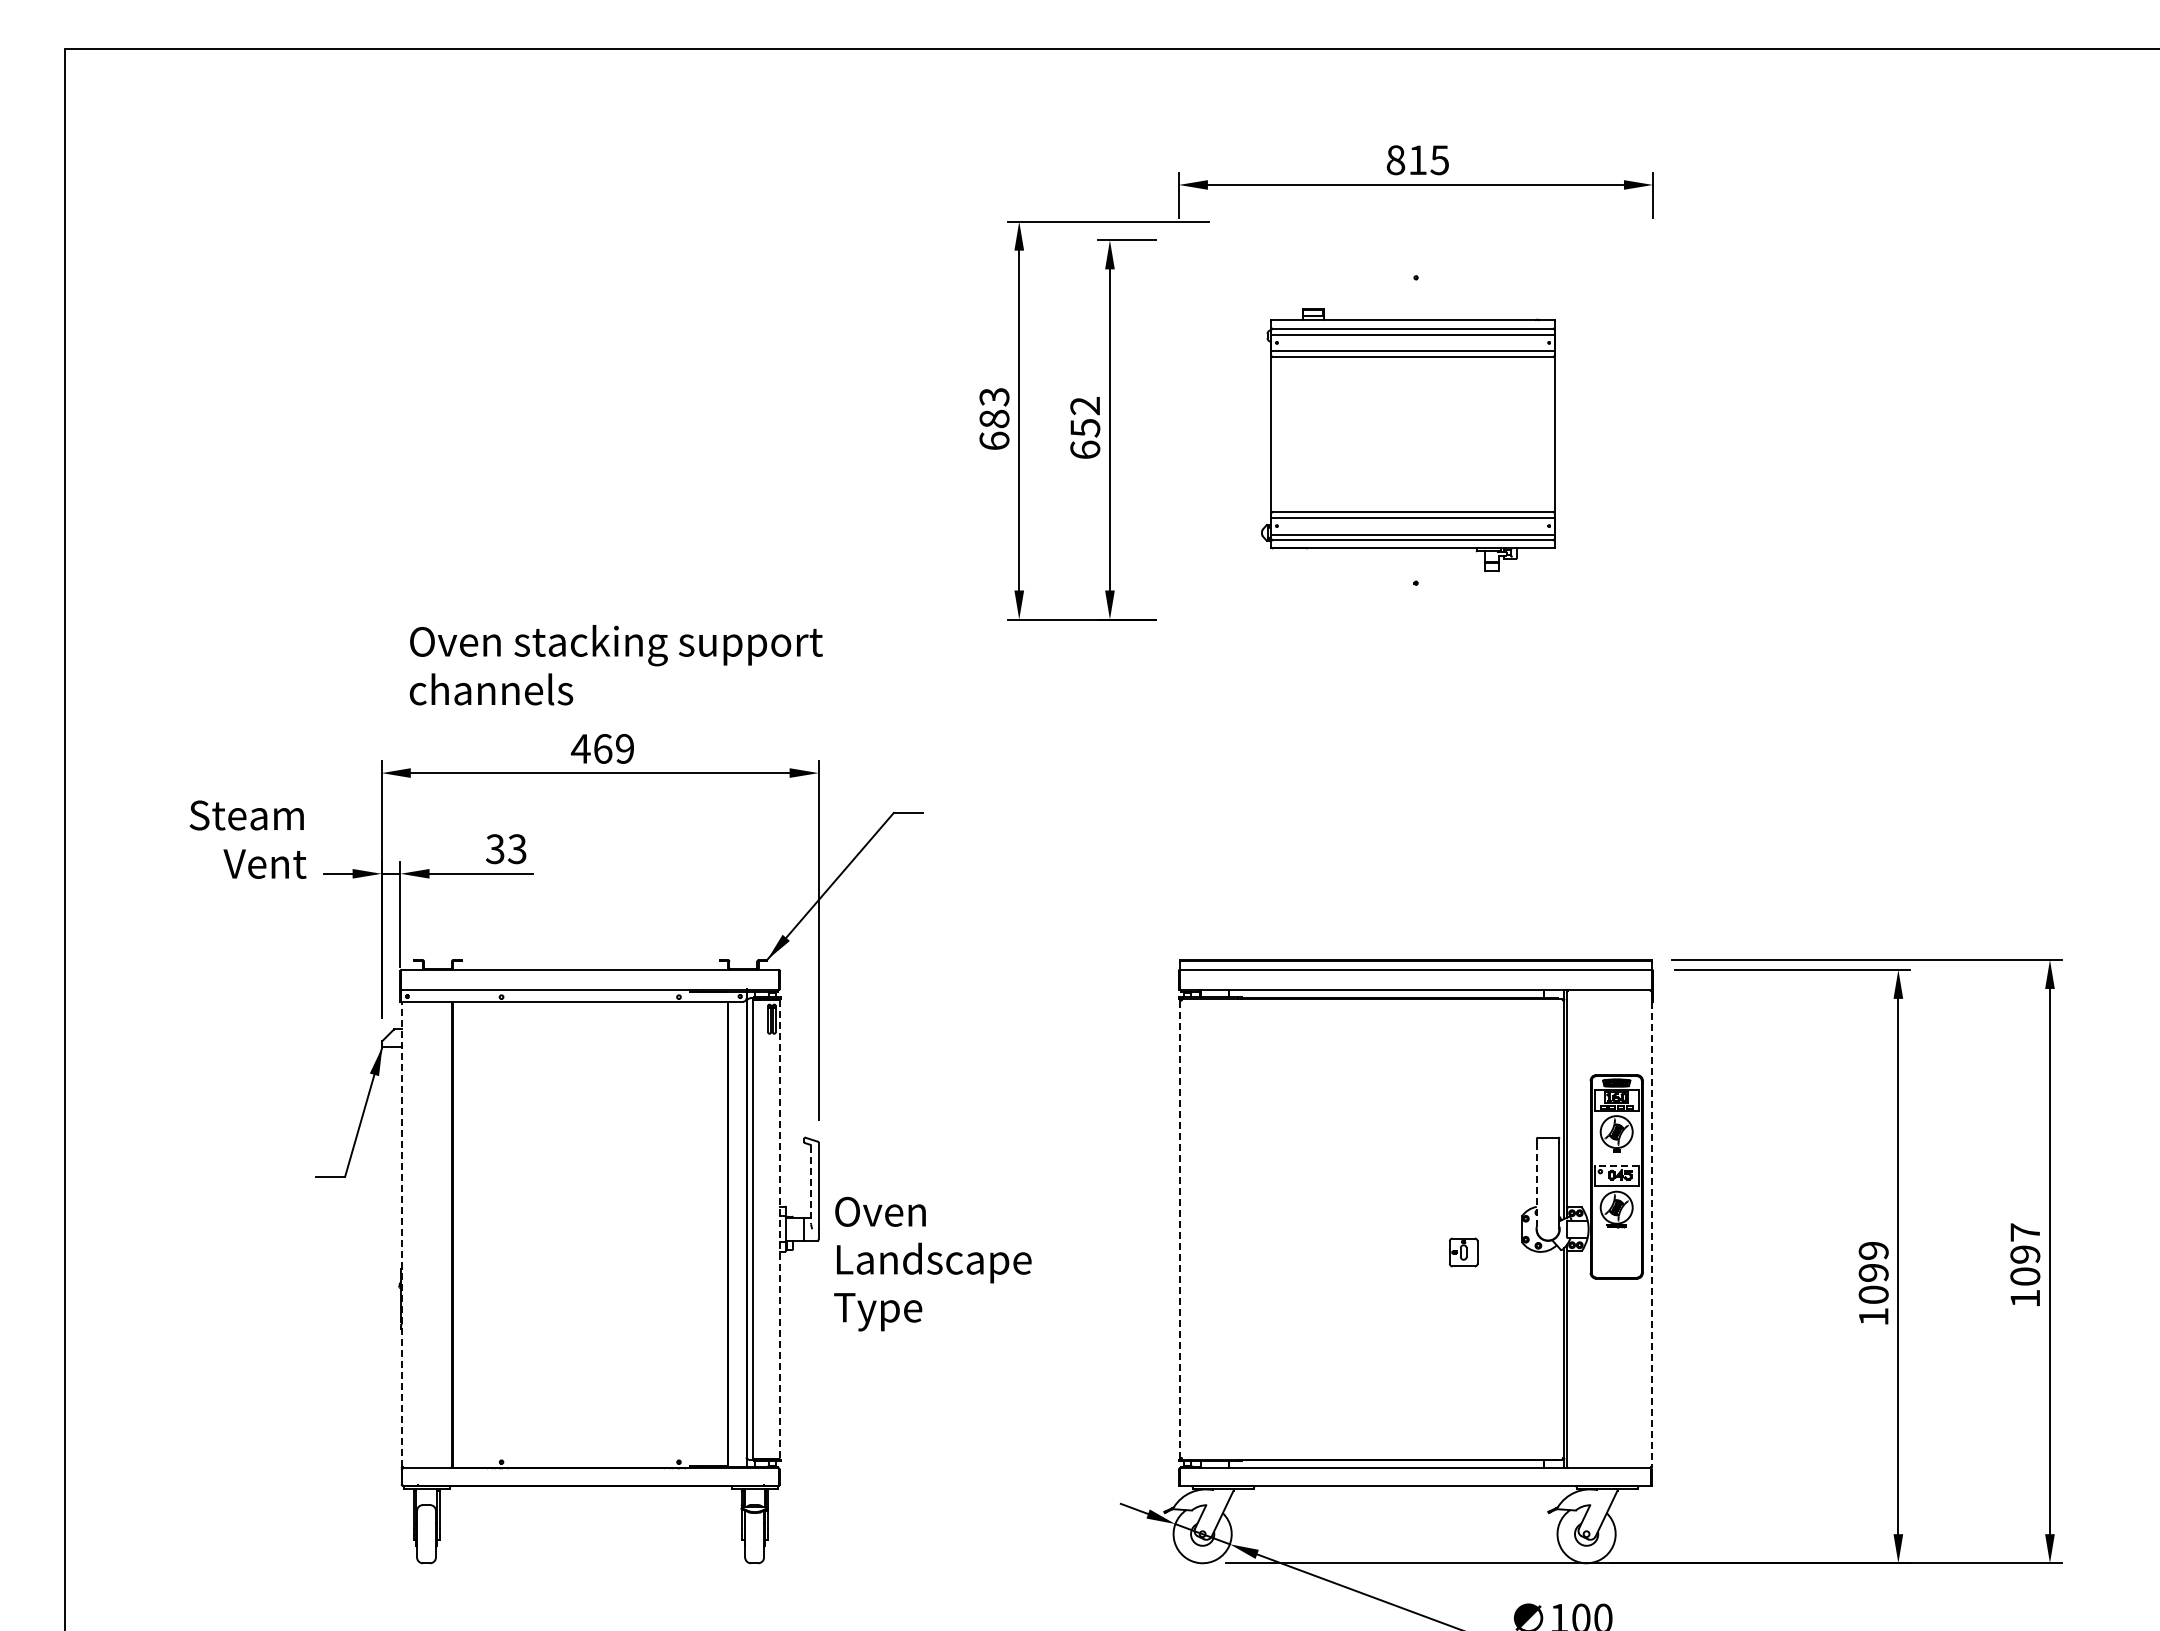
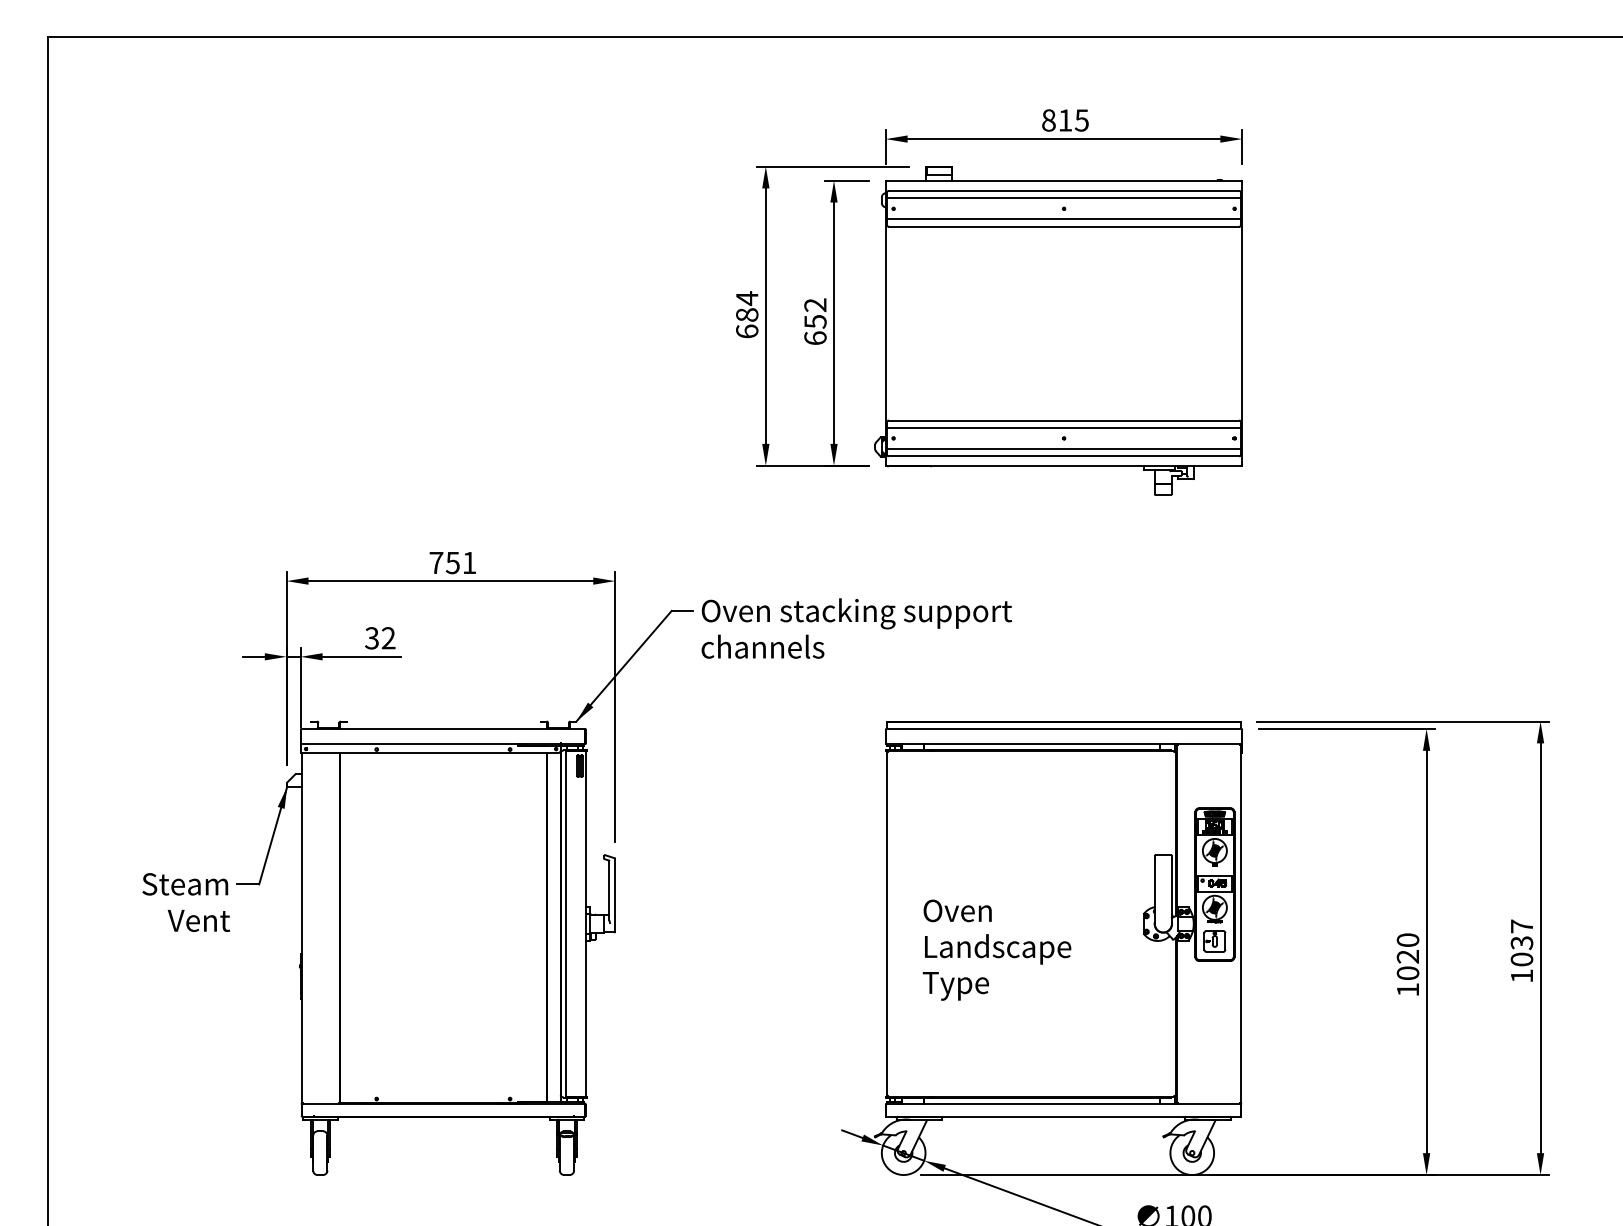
text: (994, 397) -> (747, 298), 683 -> 684
part: (1408, 440) -> (1058, 331), size x1.67
text: (615, 665) -> (856, 628), moved
text: (601, 748) -> (451, 562), 469 -> 751
text: (247, 839) -> (185, 902), moved
text: (516, 849) -> (387, 638), 33 -> 32
line: (1616, 1165) -> (1214, 876), dashed -> solid
line: (811, 1185) -> (609, 891), dashed -> solid
line: (1536, 1186) -> (1154, 891), dashed -> solid
line: (779, 1229) -> (585, 924), dashed -> solid
line: (1180, 1229) -> (887, 924), dashed -> solid
line: (1651, 1229) -> (1241, 924), dashed -> solid
line: (401, 1234) -> (301, 927), dashed -> solid
part: (1463, 1252) -> (1214, 941), moved
text: (2025, 1254) -> (1522, 942), 1097 -> 1037
text: (1873, 1261) -> (1407, 948), 1099 -> 1020
text: (932, 1263) -> (996, 949), moved

